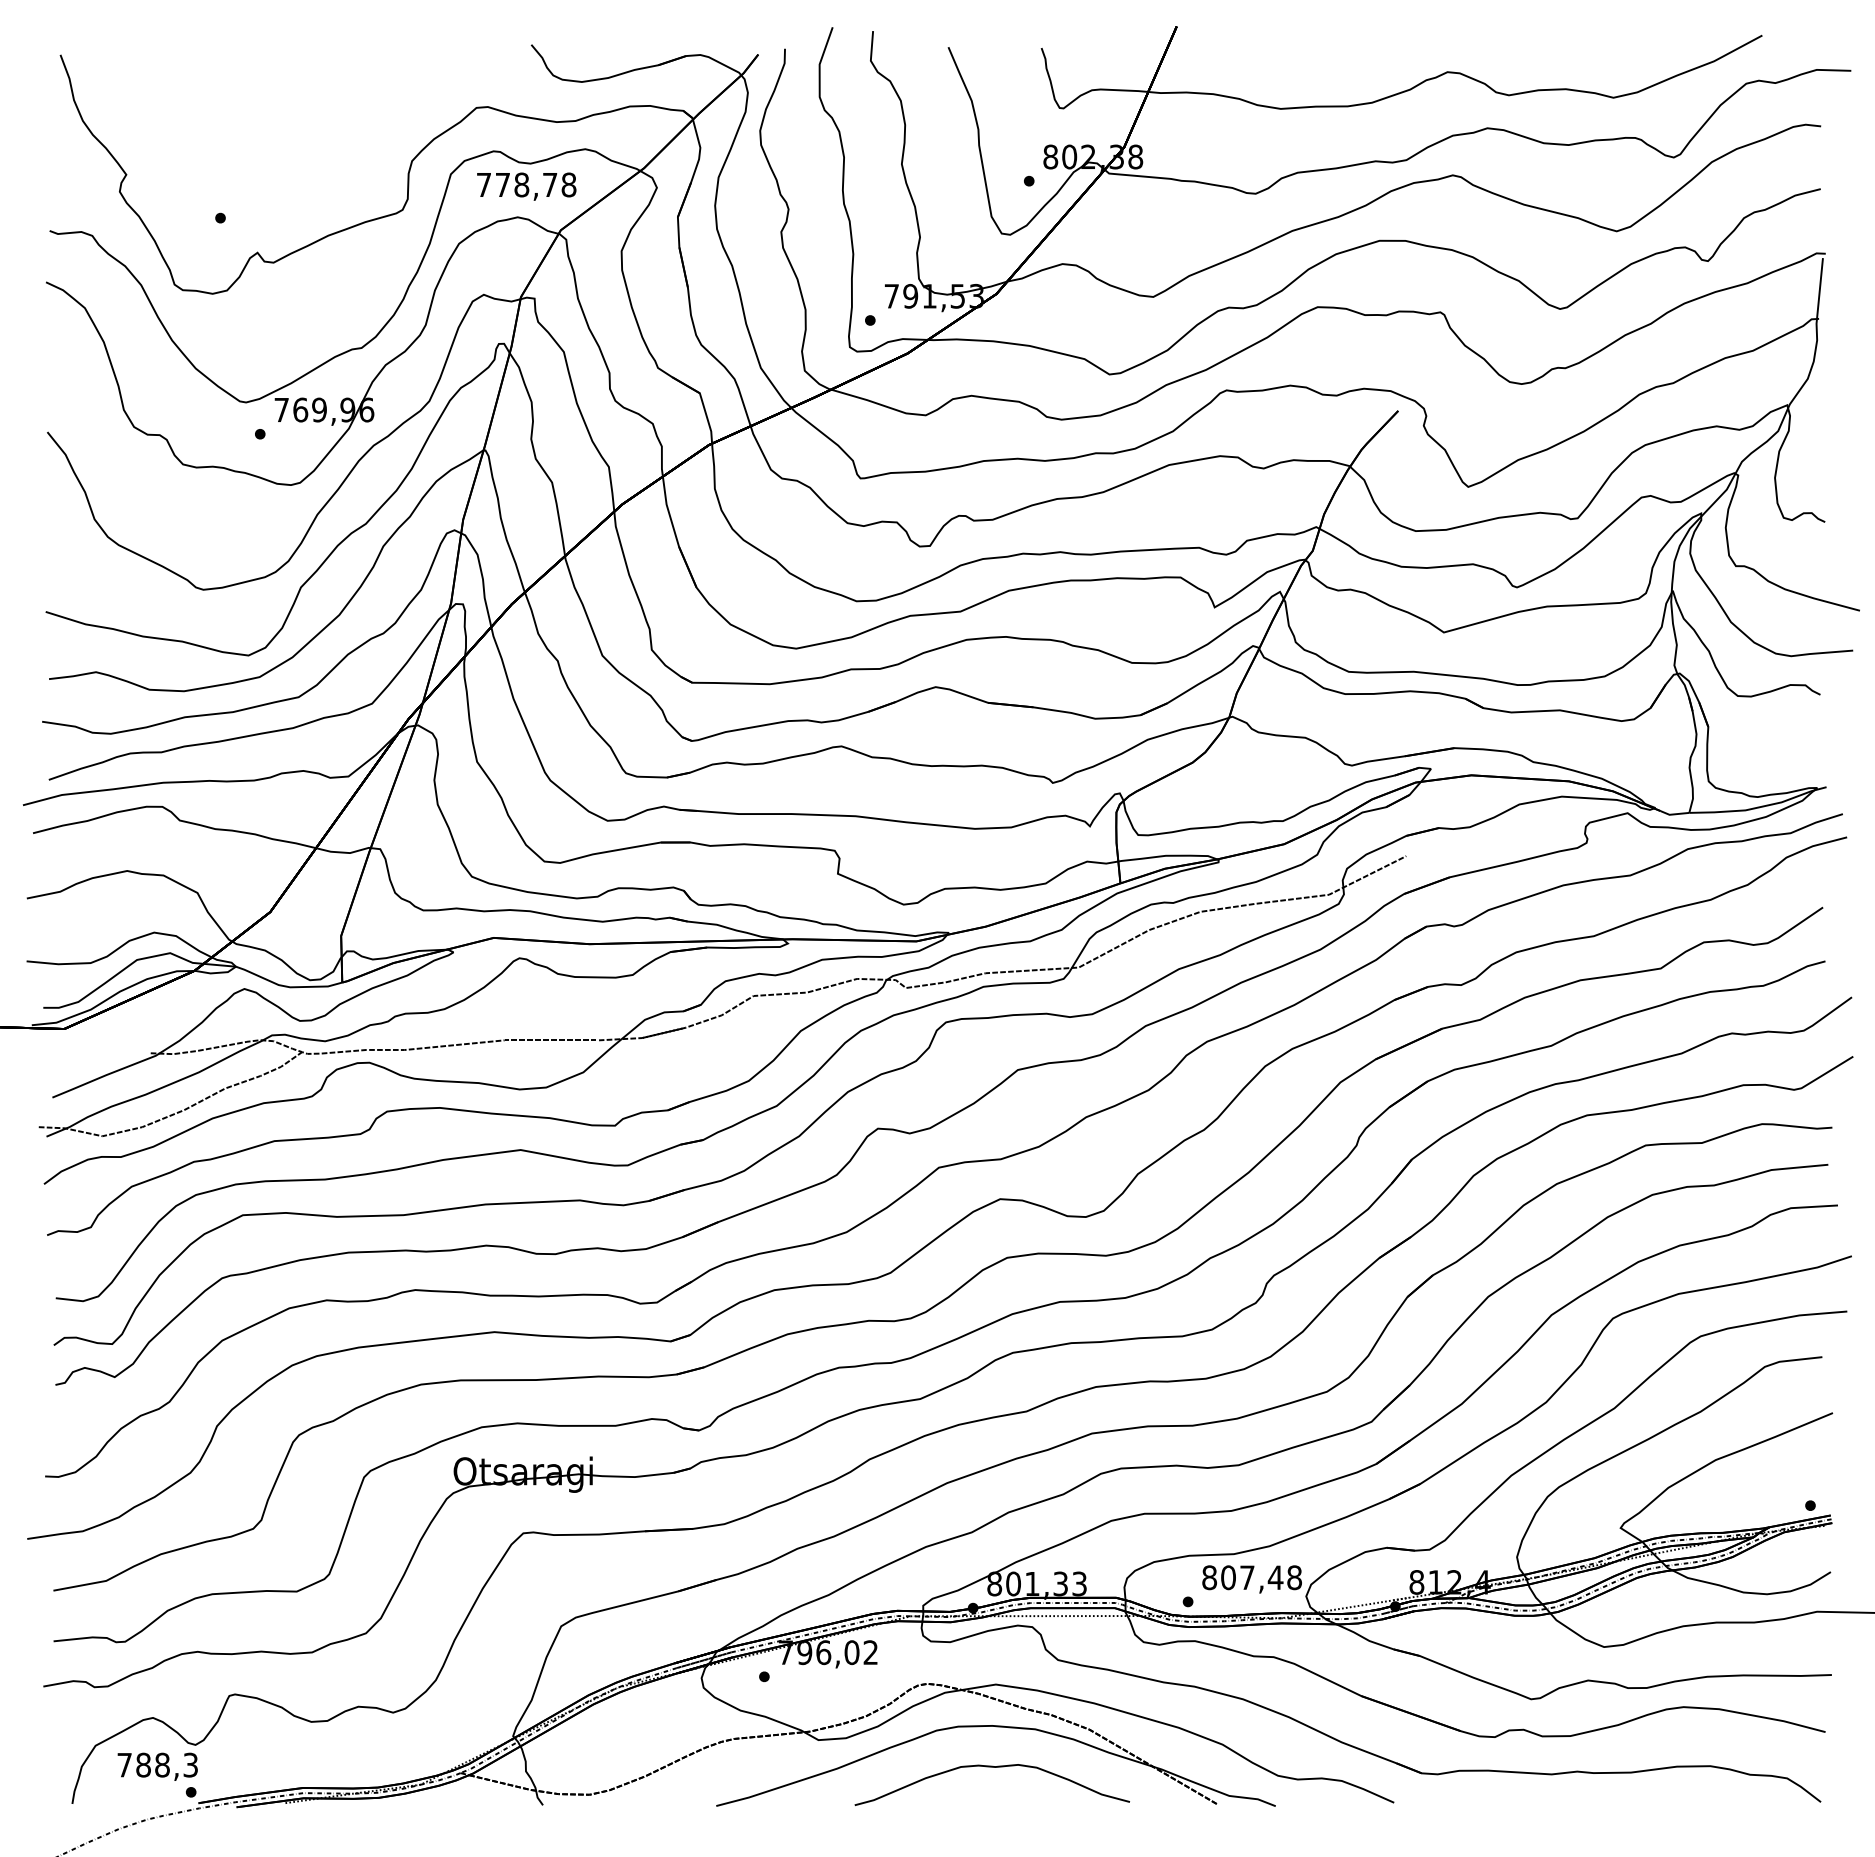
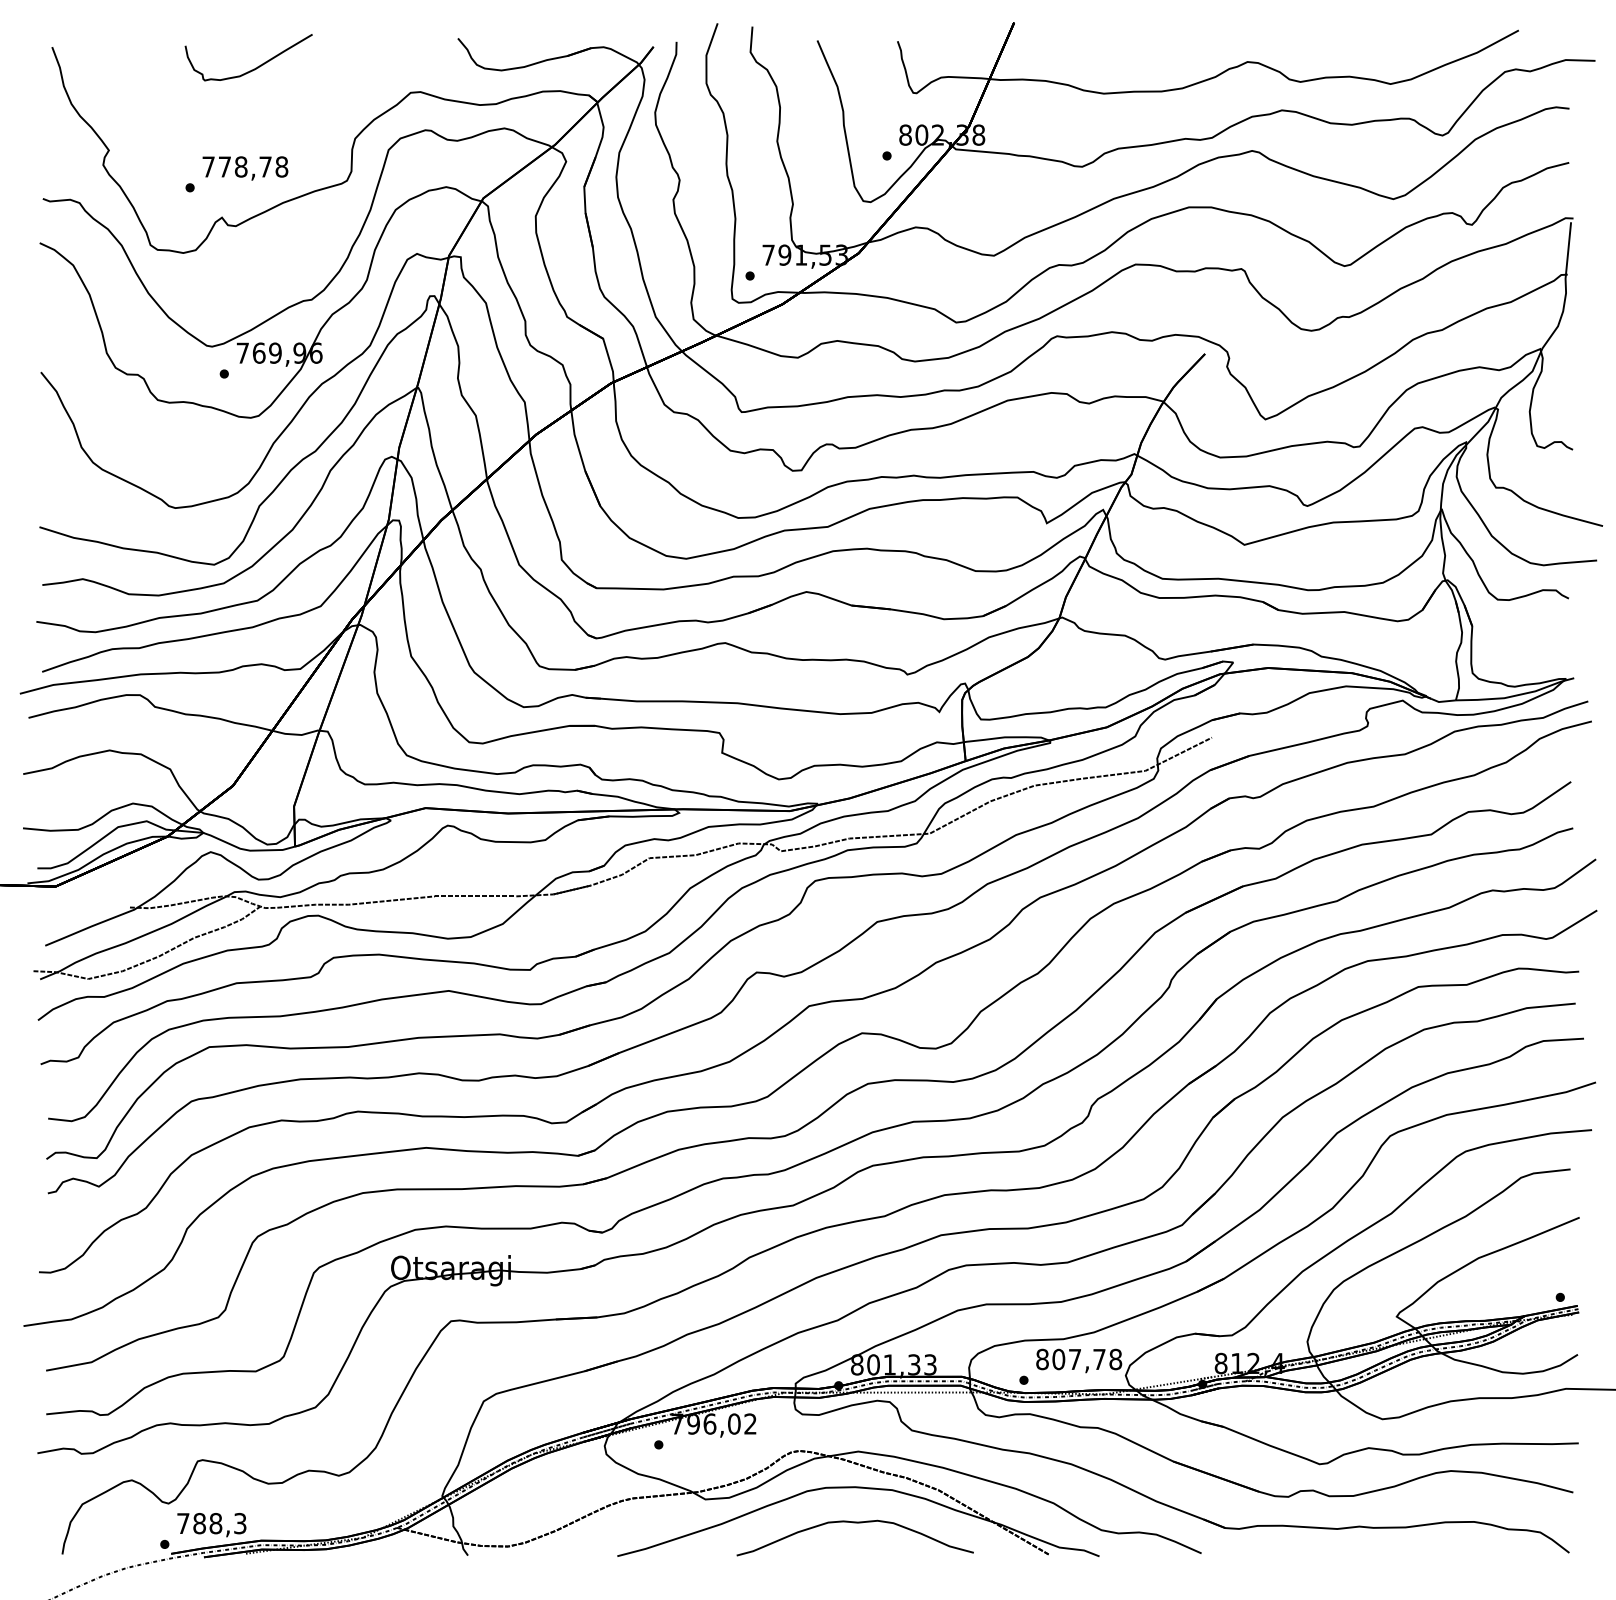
curve: (295, 79) -> (254, 68), added
text: (526, 186) -> (245, 168), moved
text: (1275, 1577) -> (1099, 1359), 807,48 -> 807,78
text: (157, 1766) -> (211, 1524), moved

